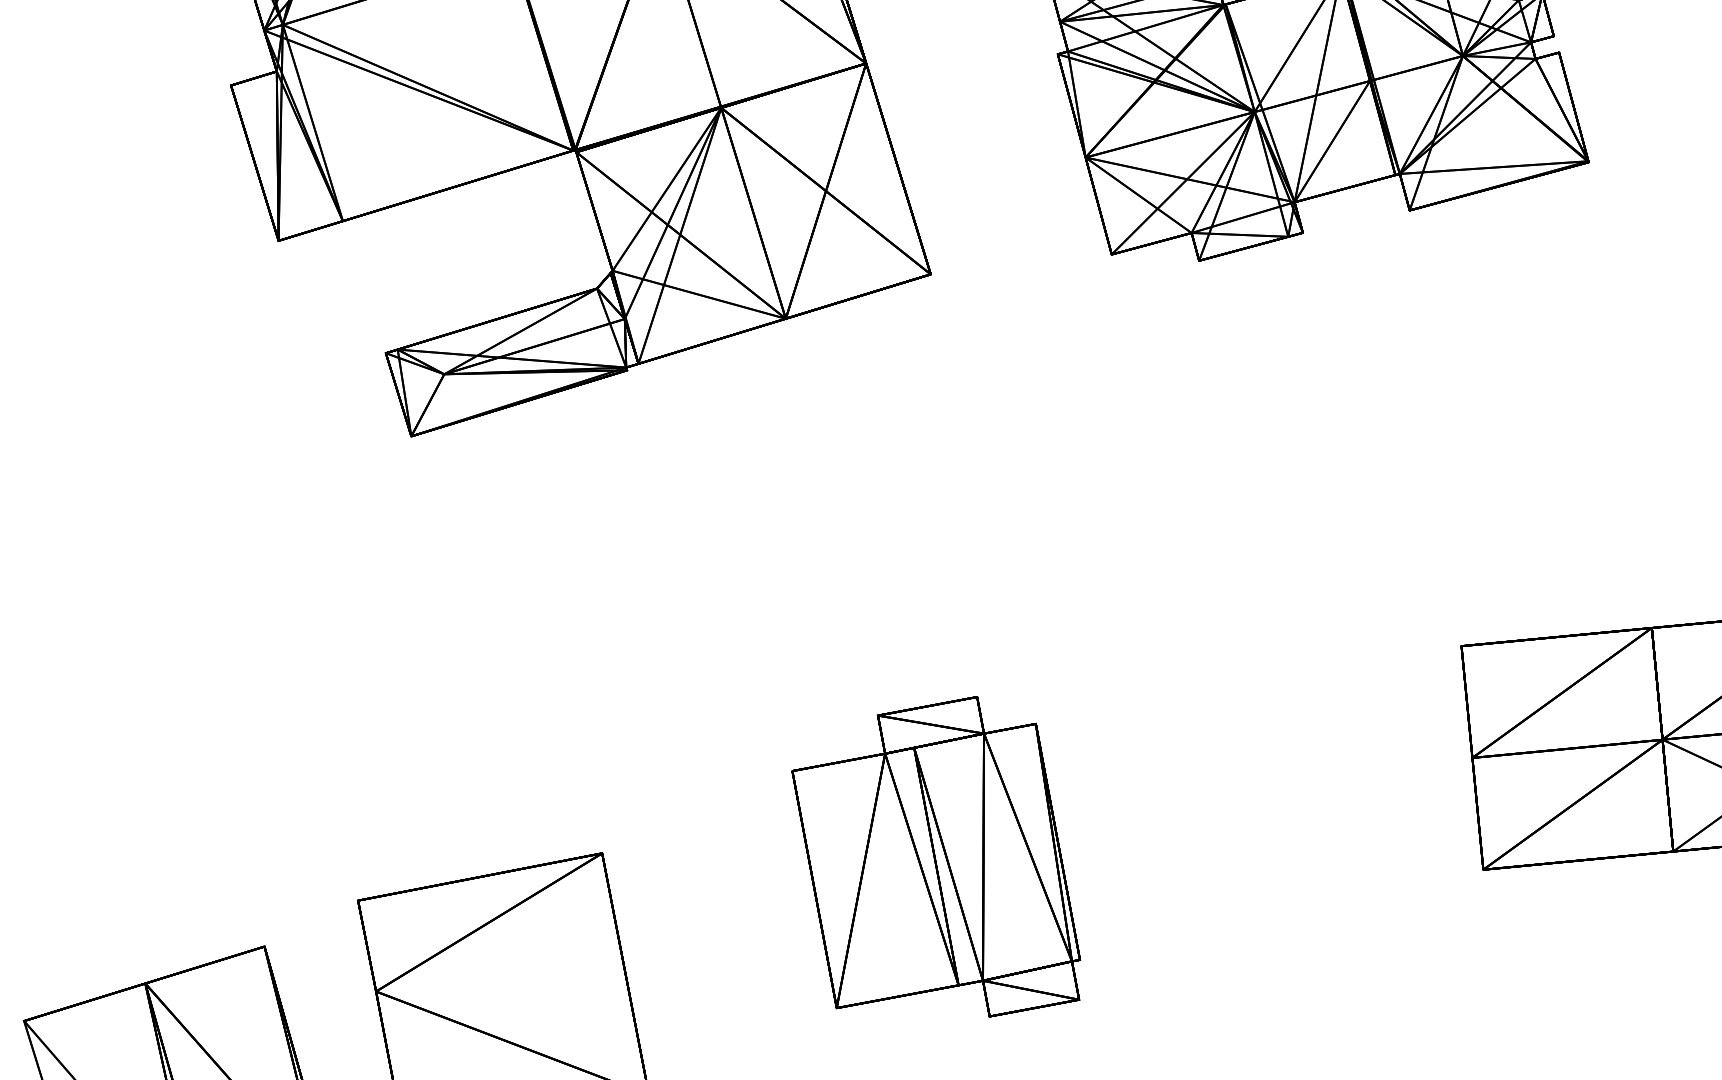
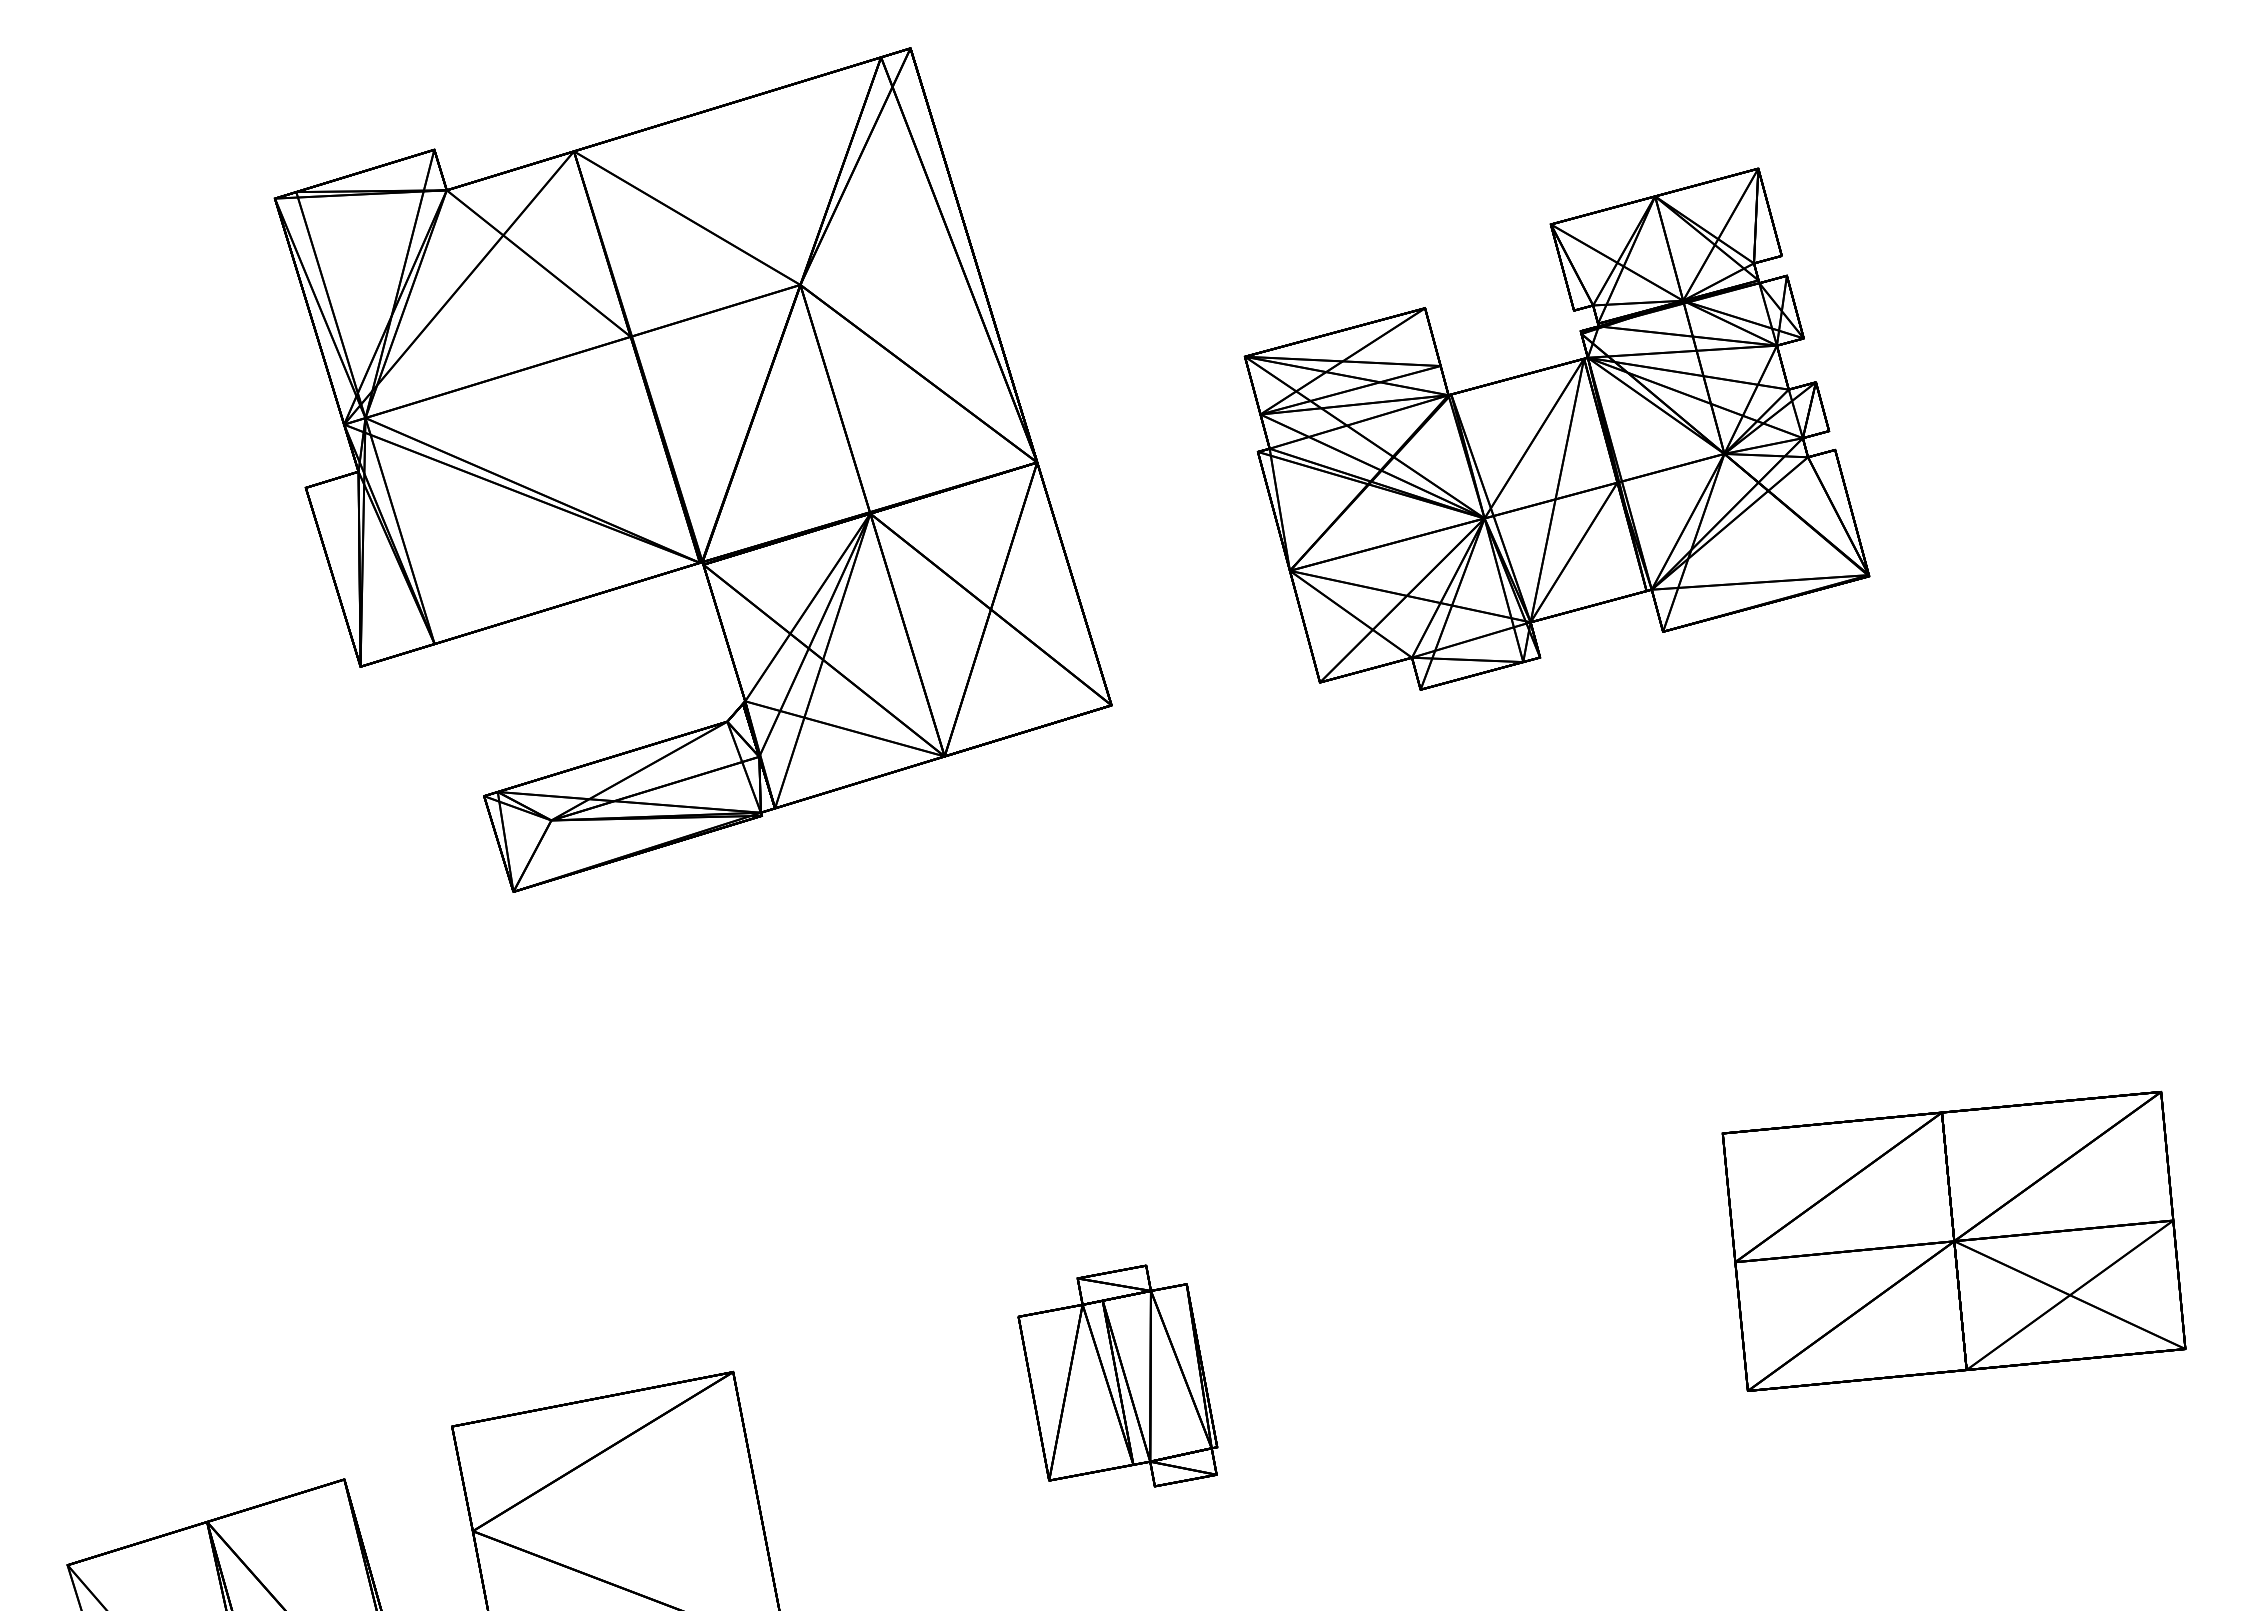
part: (935, 856) -> (1117, 1375), size x0.6

